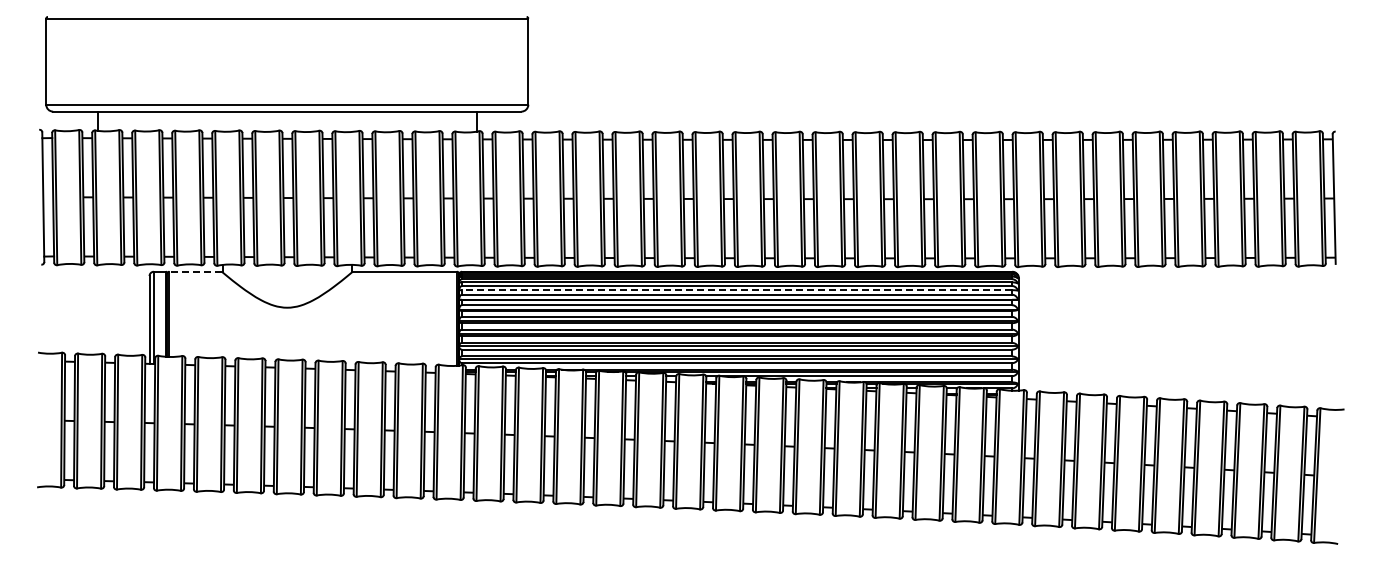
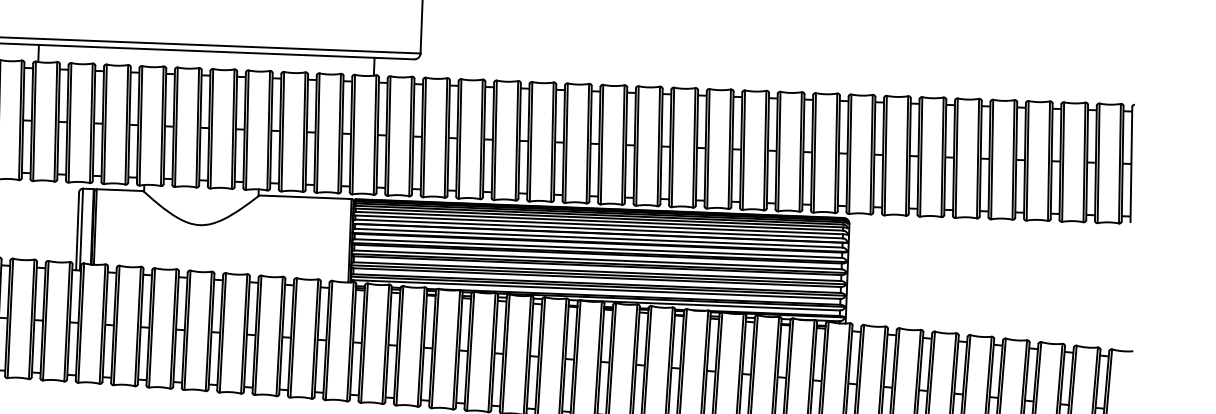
line: (195, 271) -> (119, 189), dashed -> solid
line: (736, 290) -> (598, 225), dashed -> solid

